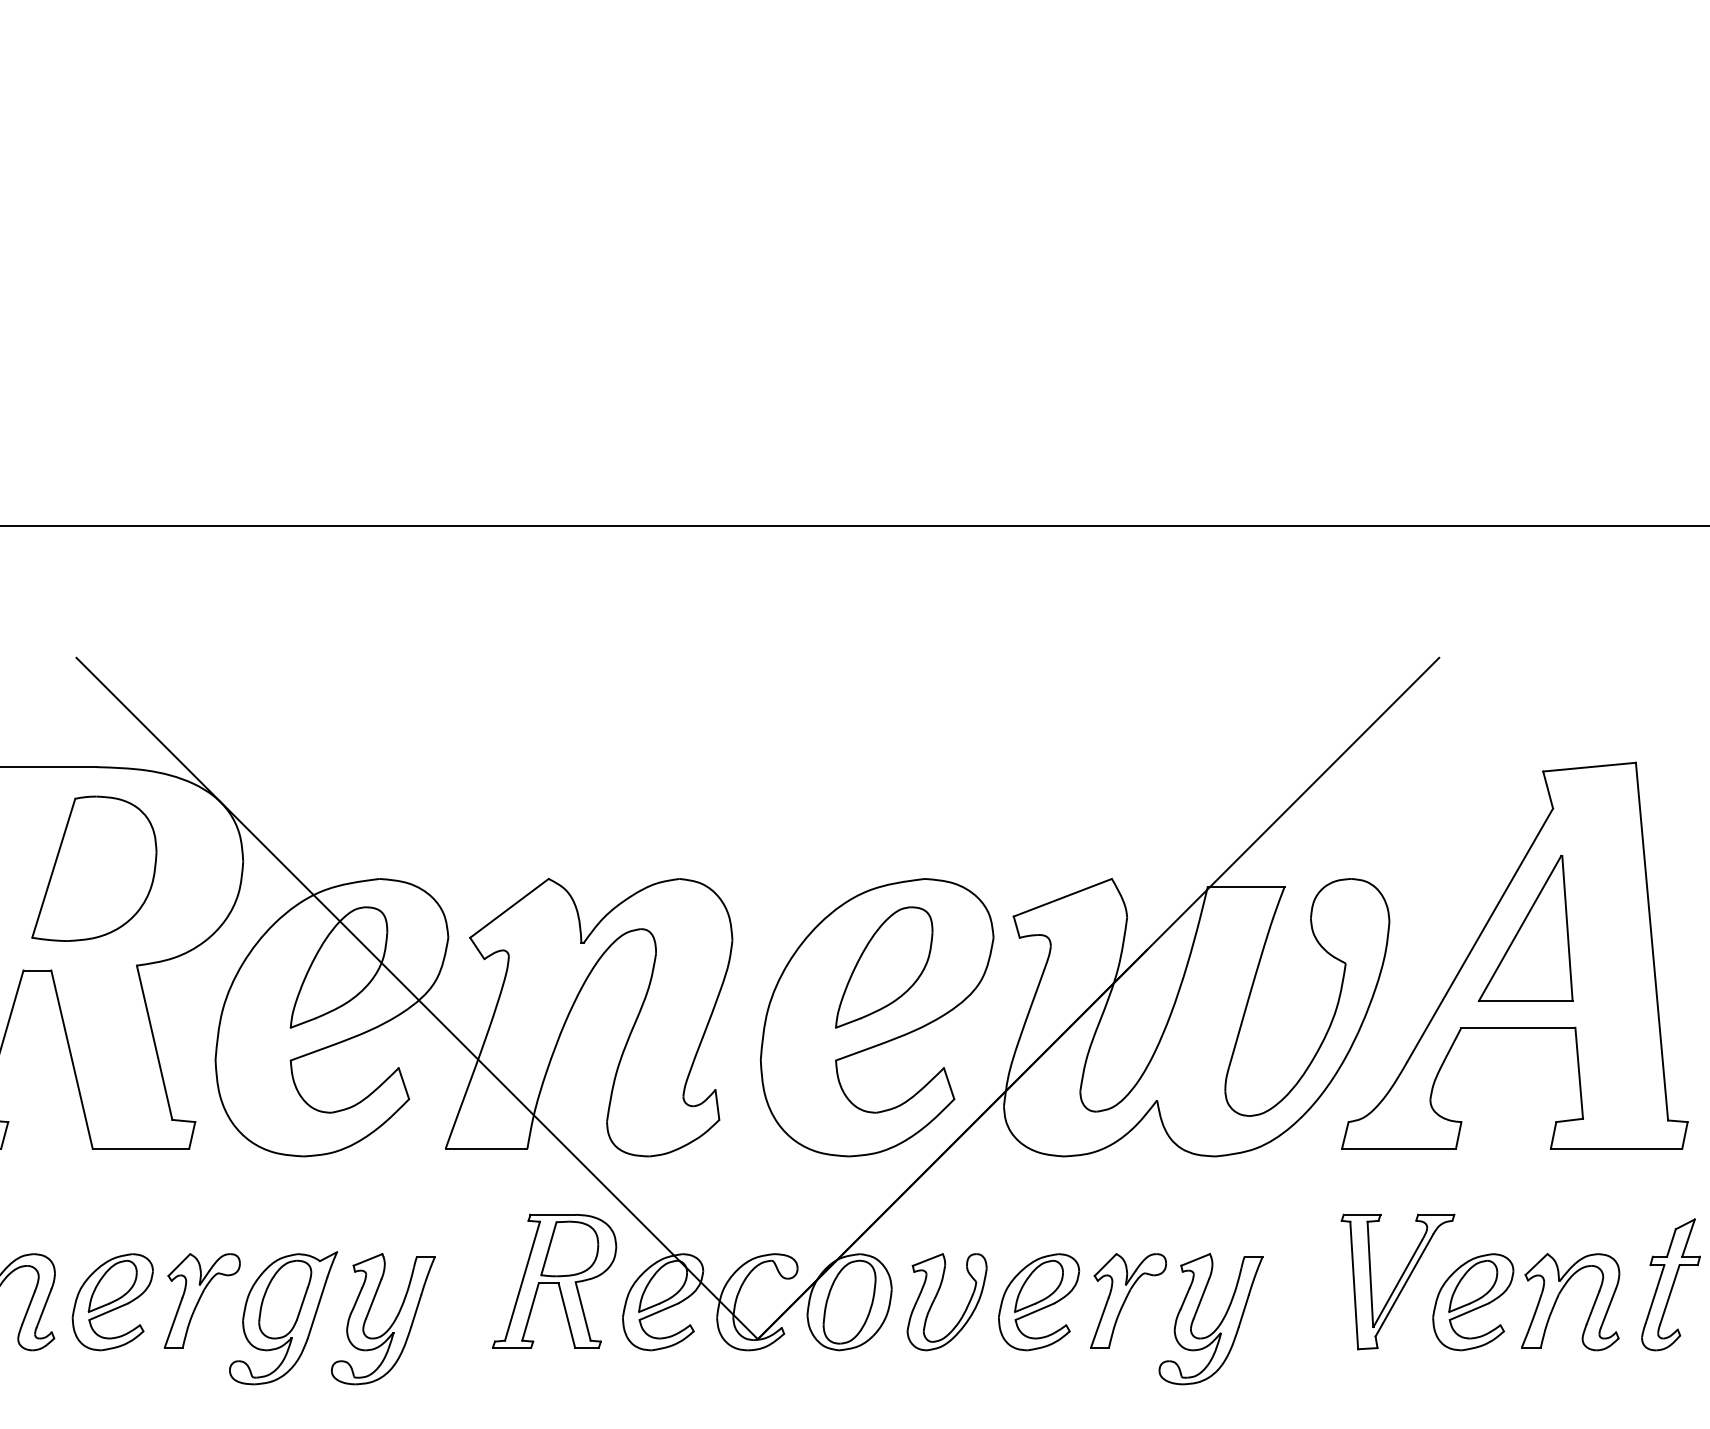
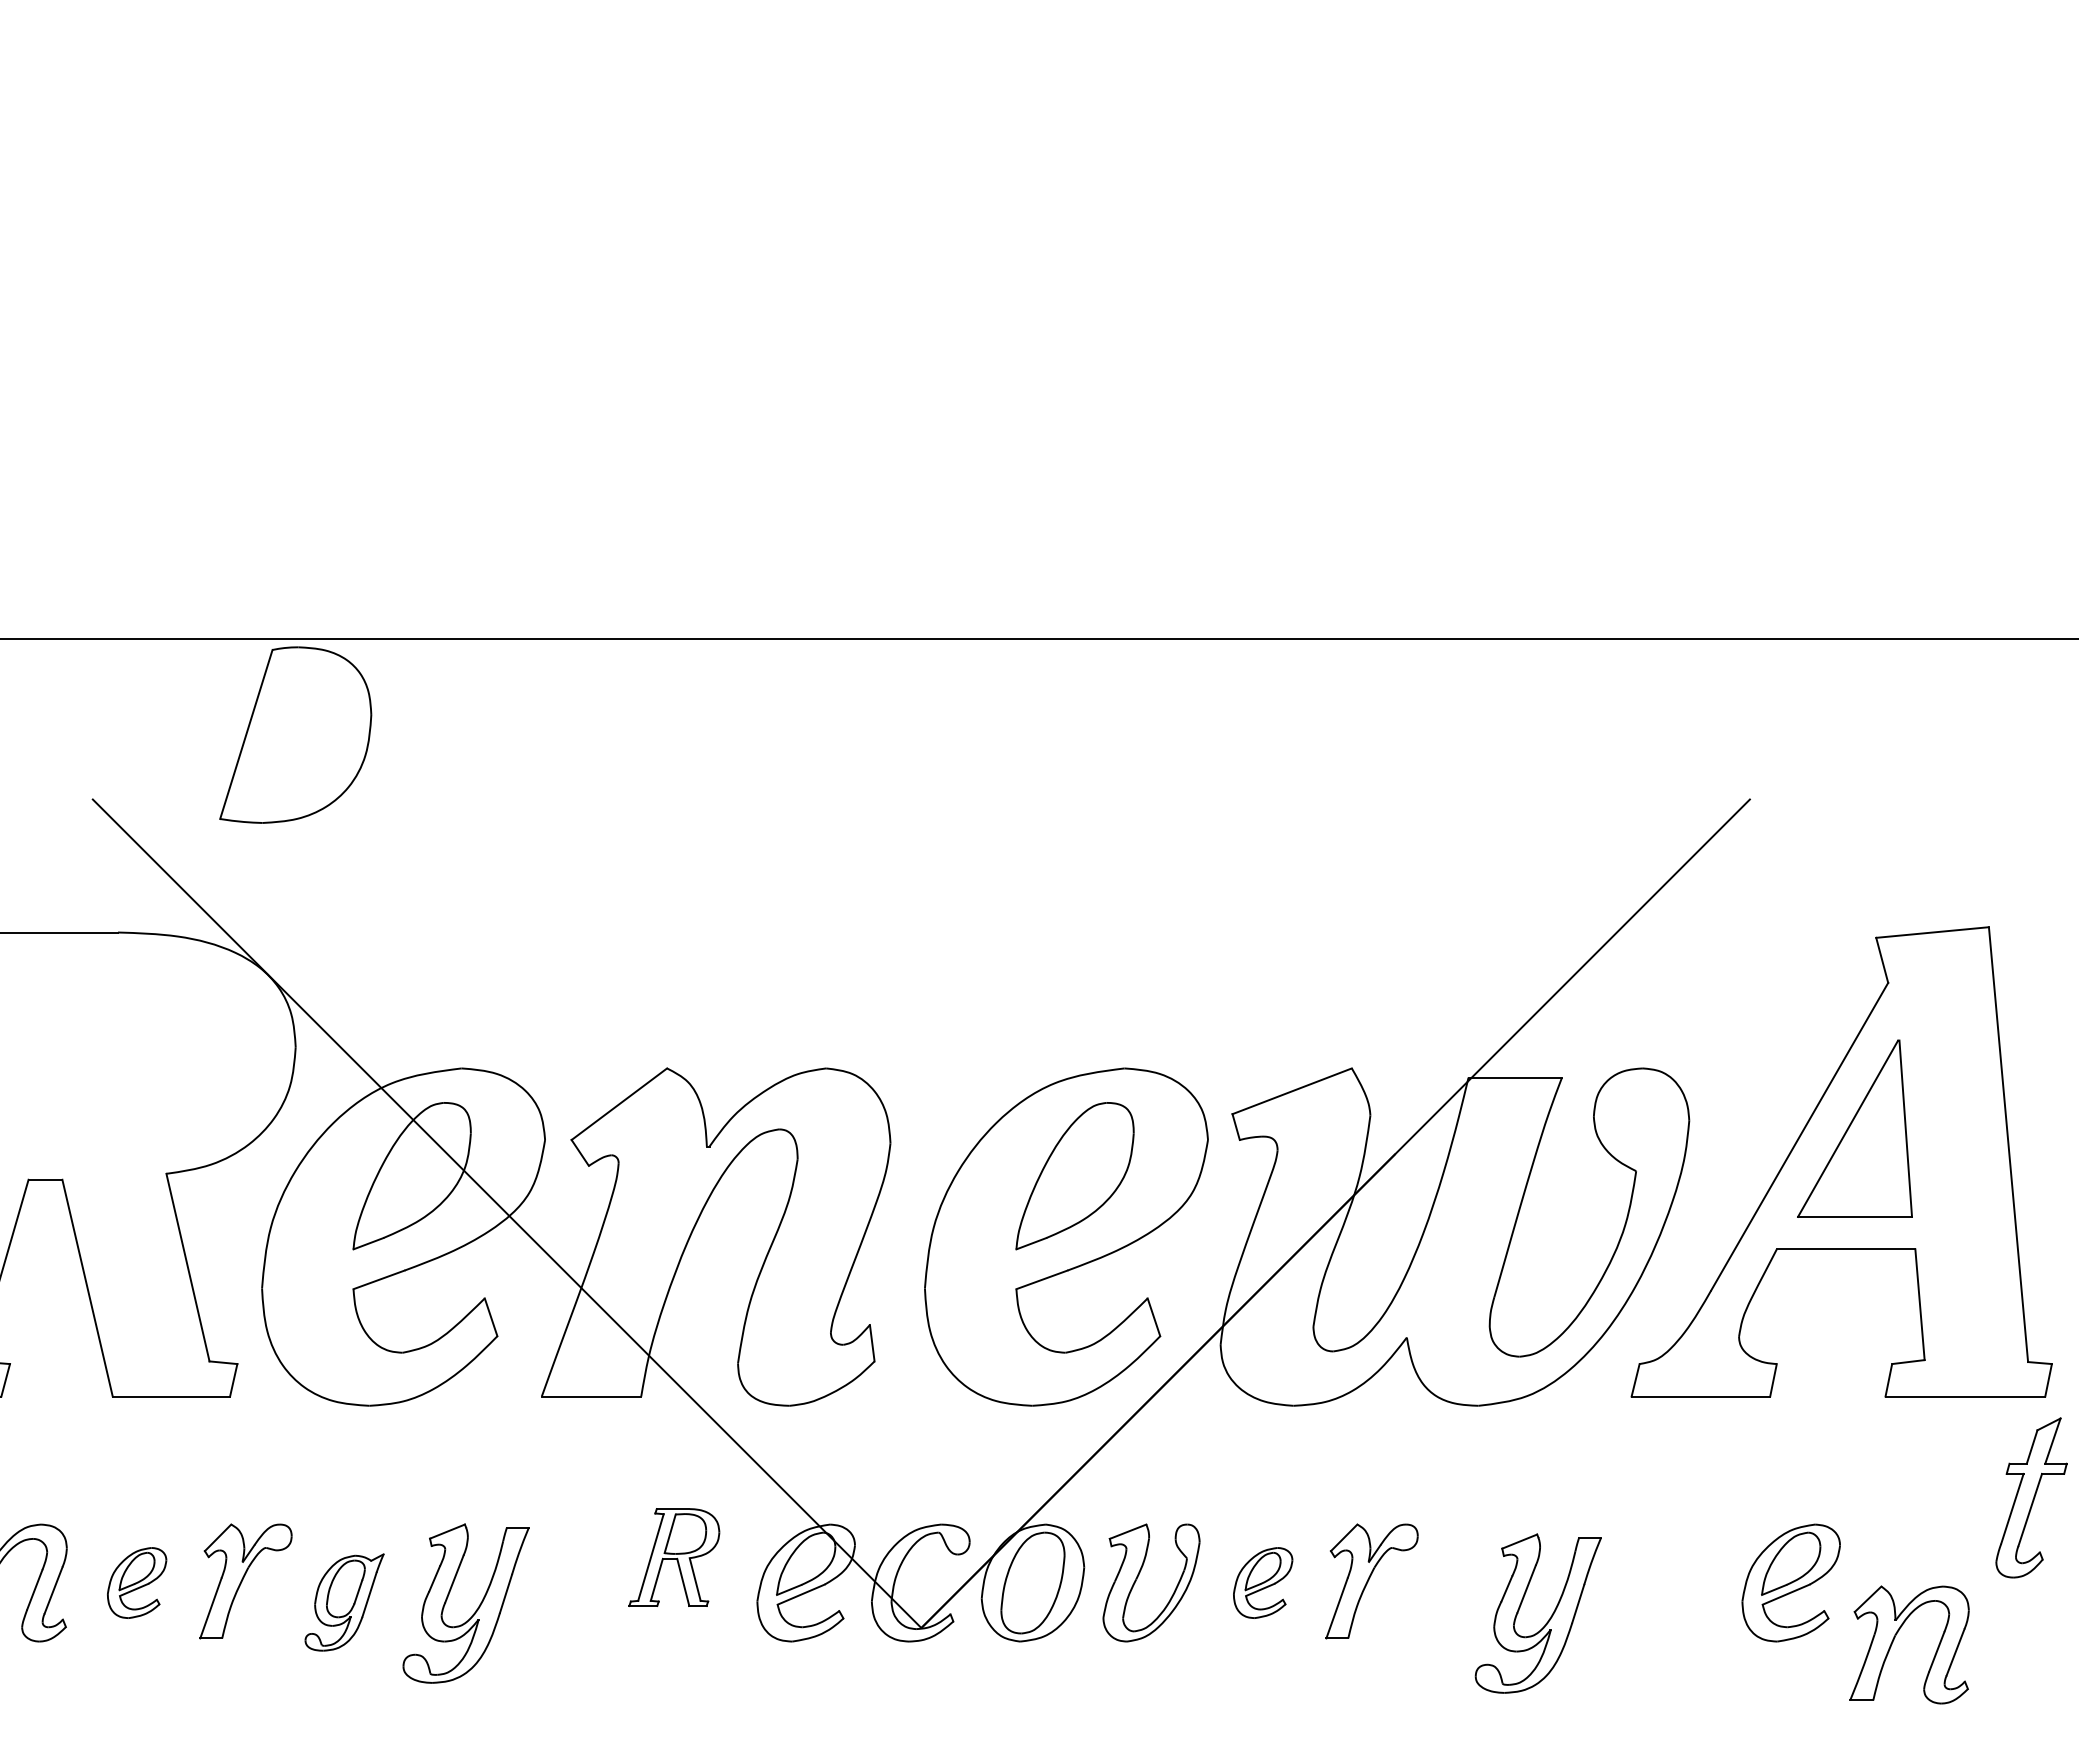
part: (94, 868) -> (295, 734), moved
part: (554, 1281) -> (674, 1557), size x0.6
part: (1397, 1282) -> (1699, 1558), removed
part: (1670, 1284) -> (2031, 1497), moved
part: (1558, 1298) -> (1894, 1640), moved
part: (112, 1301) -> (136, 1582), size x0.6
part: (1038, 1301) -> (1262, 1582), size x0.6
part: (283, 1318) -> (344, 1602), size x0.6
part: (1219, 1323) -> (1548, 1619), moved

